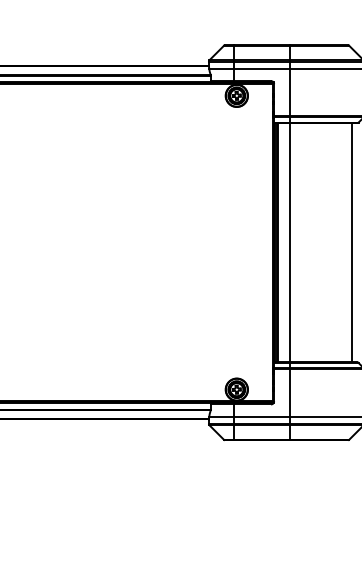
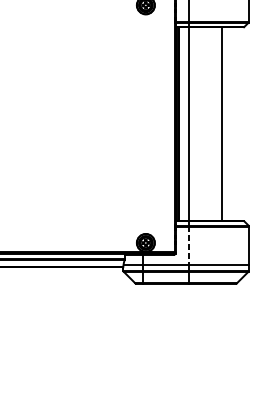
line: (351, 242) -> (221, 123), moved
line: (289, 393) -> (188, 246), solid -> dashed

